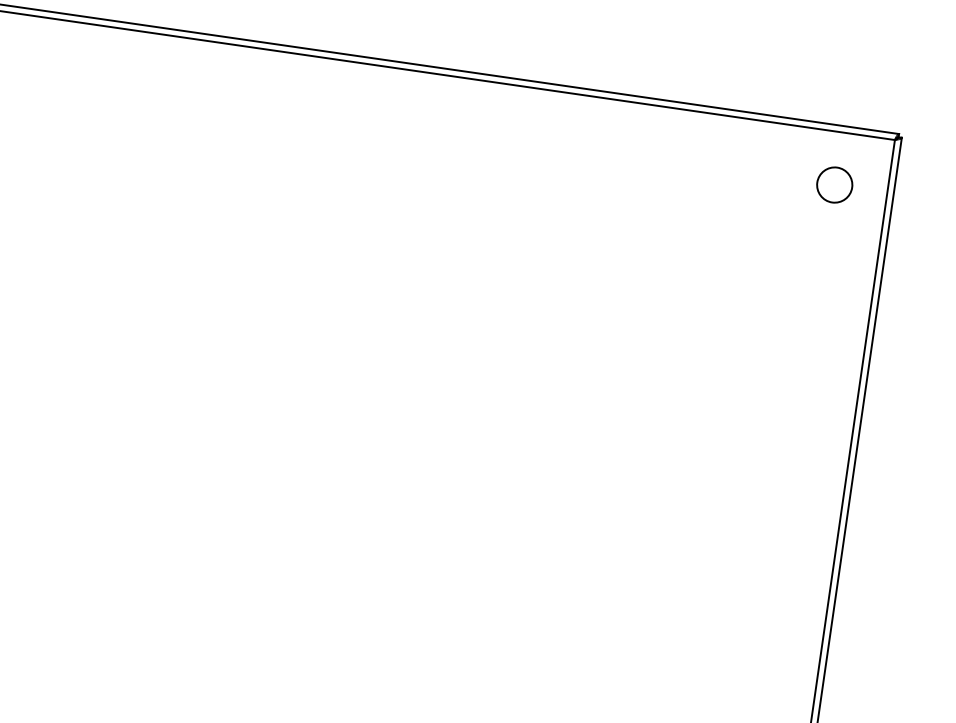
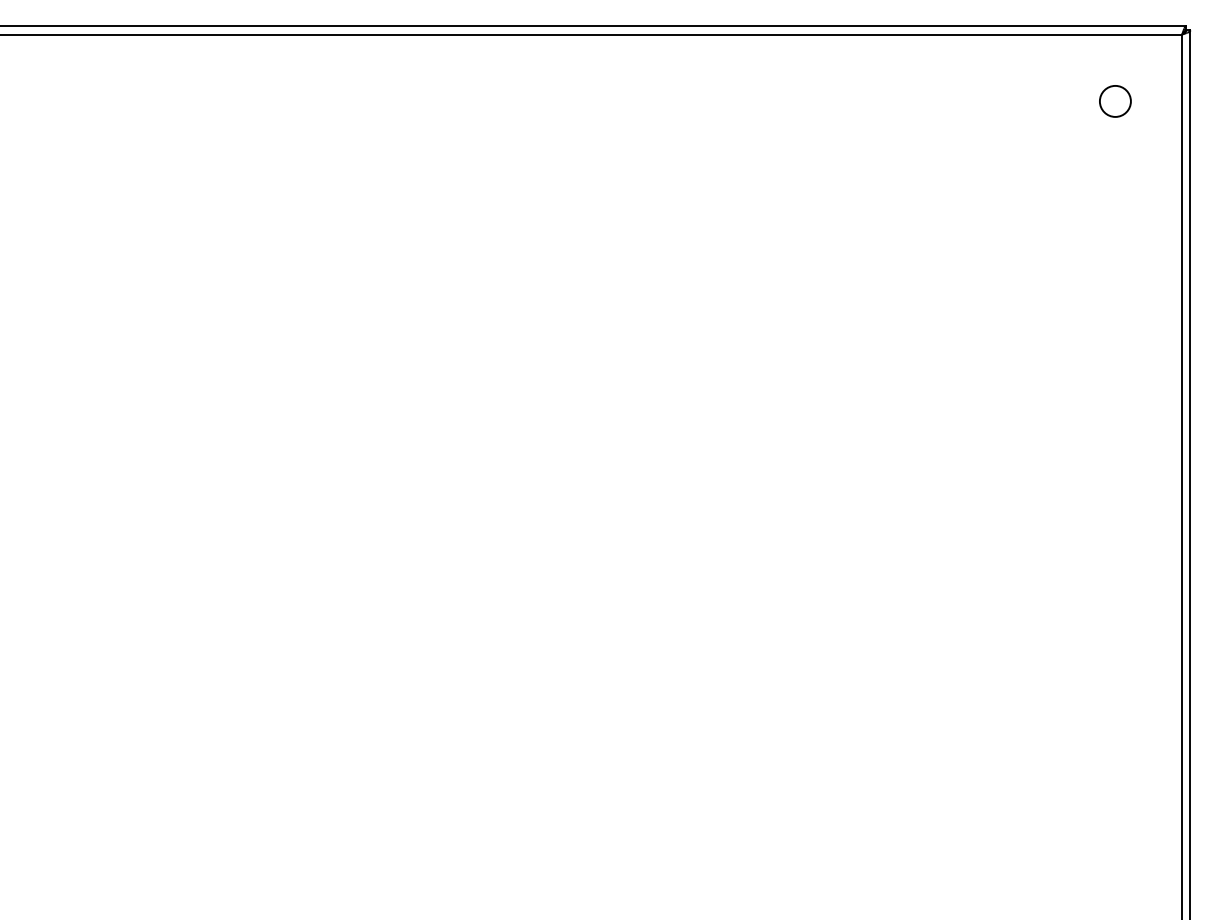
circle: (834, 185) -> (1115, 101), size x0.7

